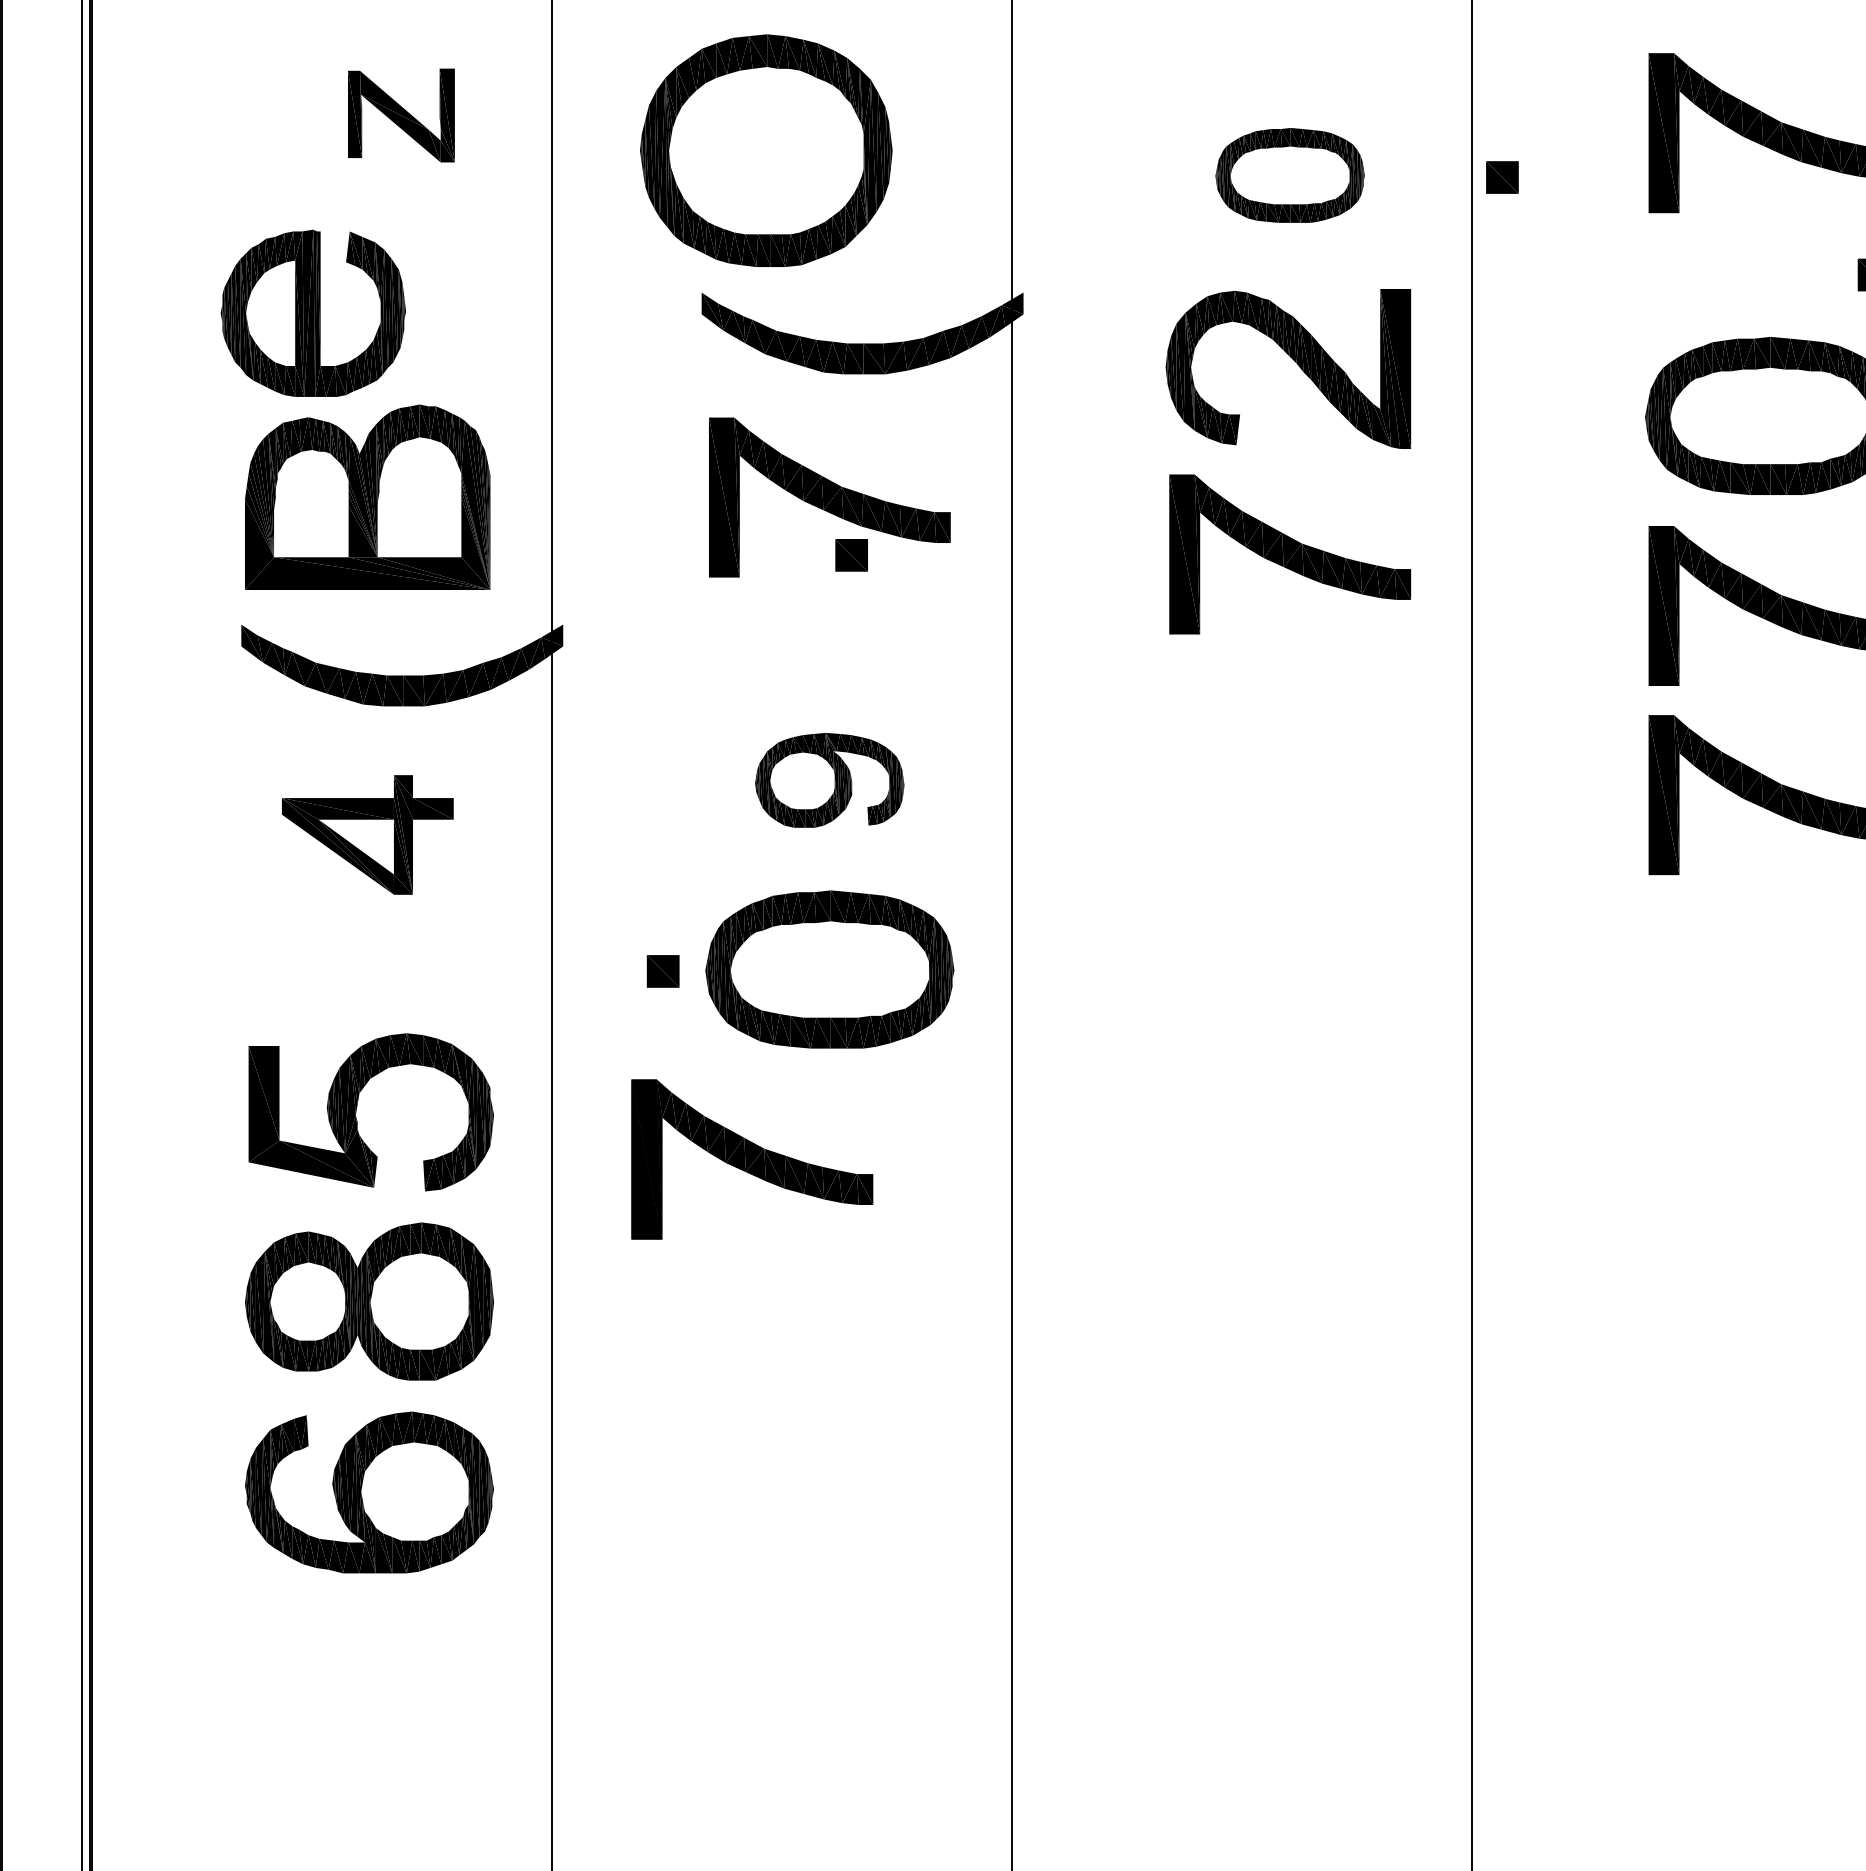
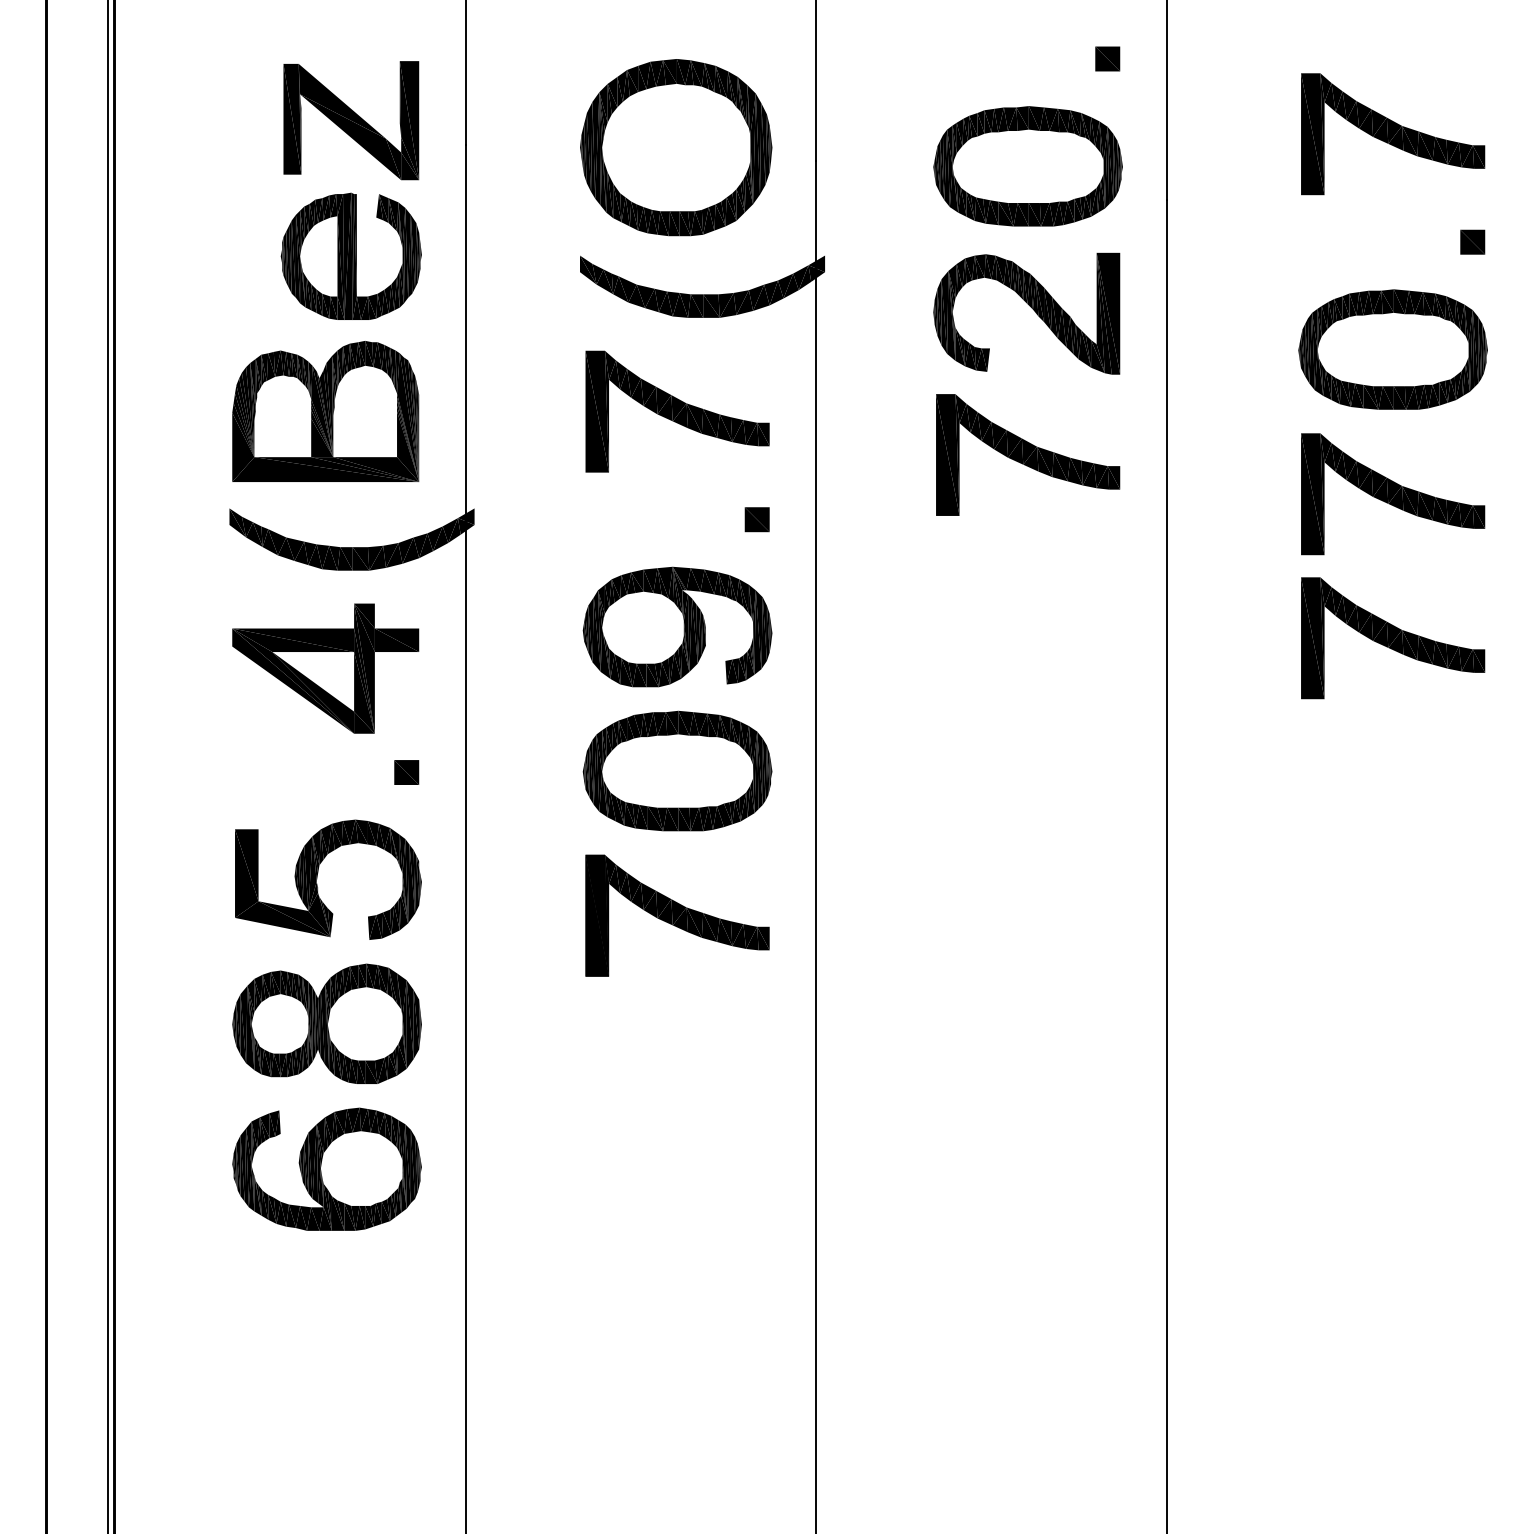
part: (401, 115) -> (351, 120), size x1.67
part: (766, 150) -> (676, 147), moved
part: (1289, 175) -> (1027, 166), size x1.67
part: (1502, 176) -> (1107, 58), moved
part: (312, 312) -> (350, 255), moved
part: (850, 555) -> (756, 519), moved
part: (829, 779) -> (677, 626), size x1.67
part: (367, 834) -> (325, 668), size x1.43
part: (662, 971) -> (406, 772), moved
part: (752, 1159) -> (677, 915), moved

